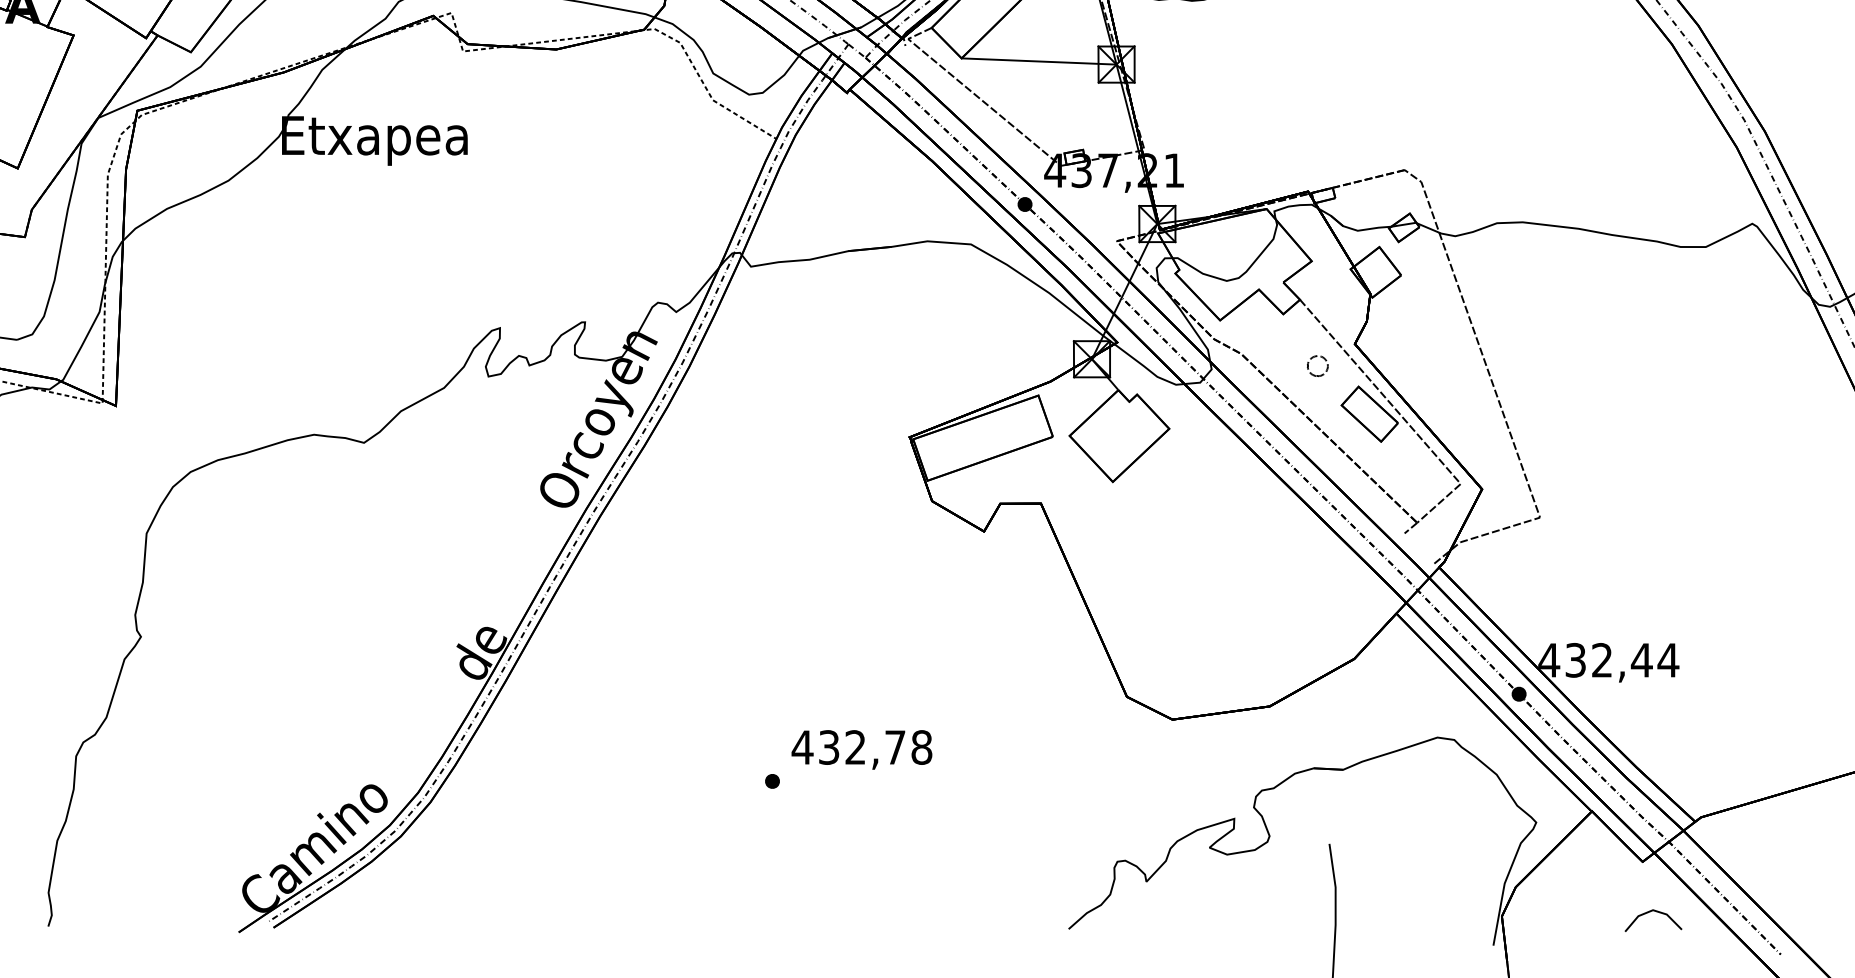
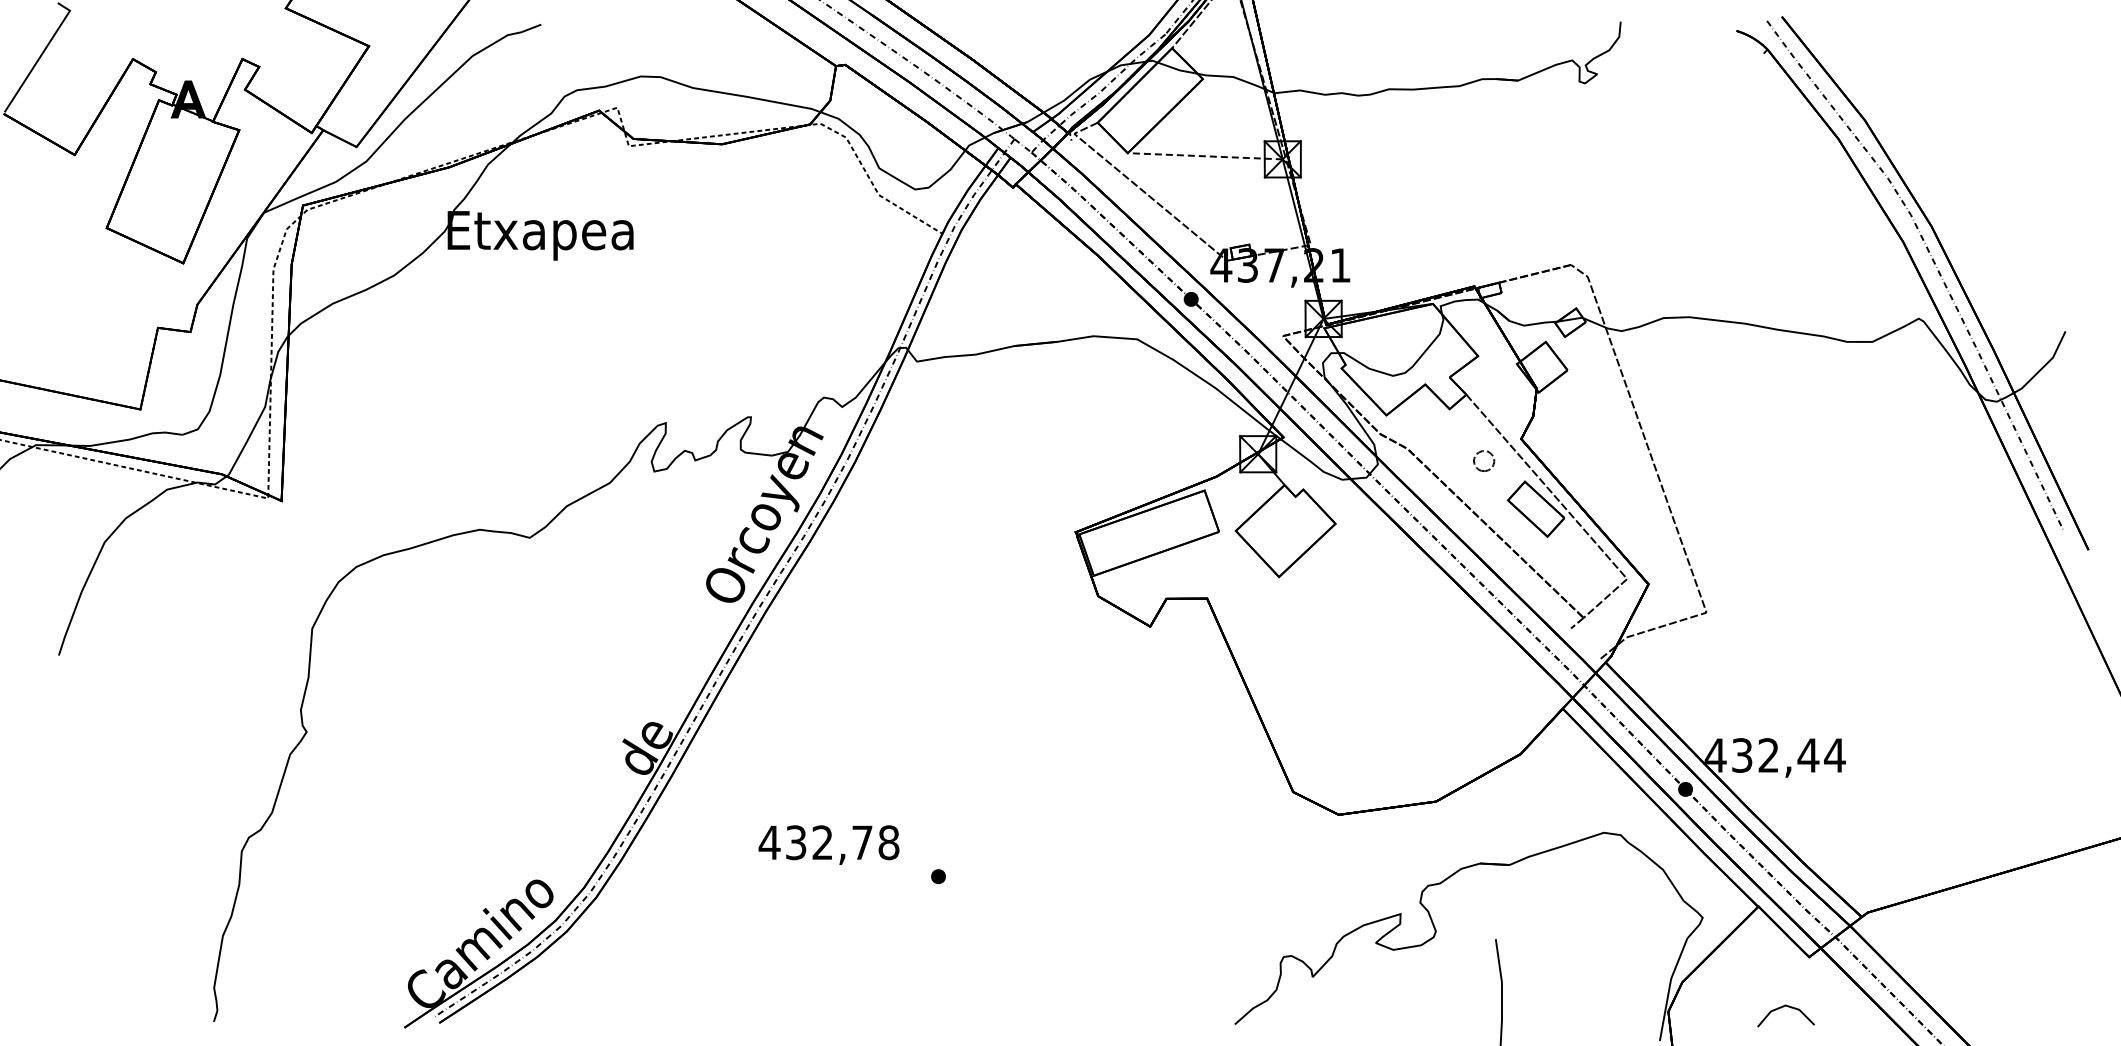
line: (1039, 61) -> (1205, 156), solid -> dashed
text: (861, 749) -> (828, 844), moved
line: (1648, 913) -> (1781, 1008), moved

